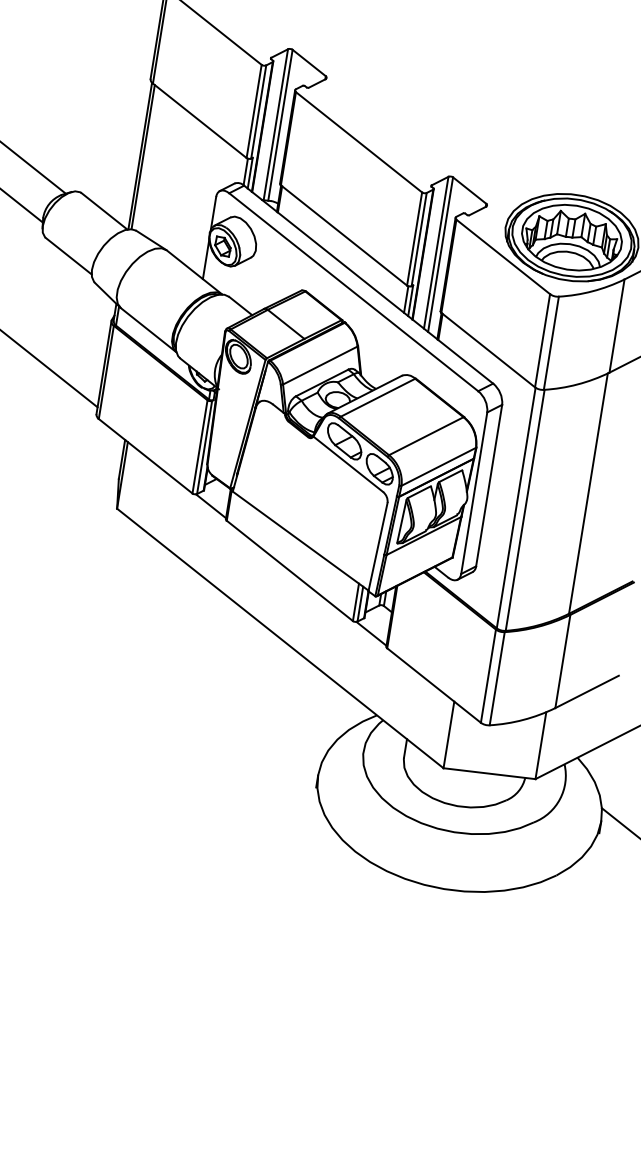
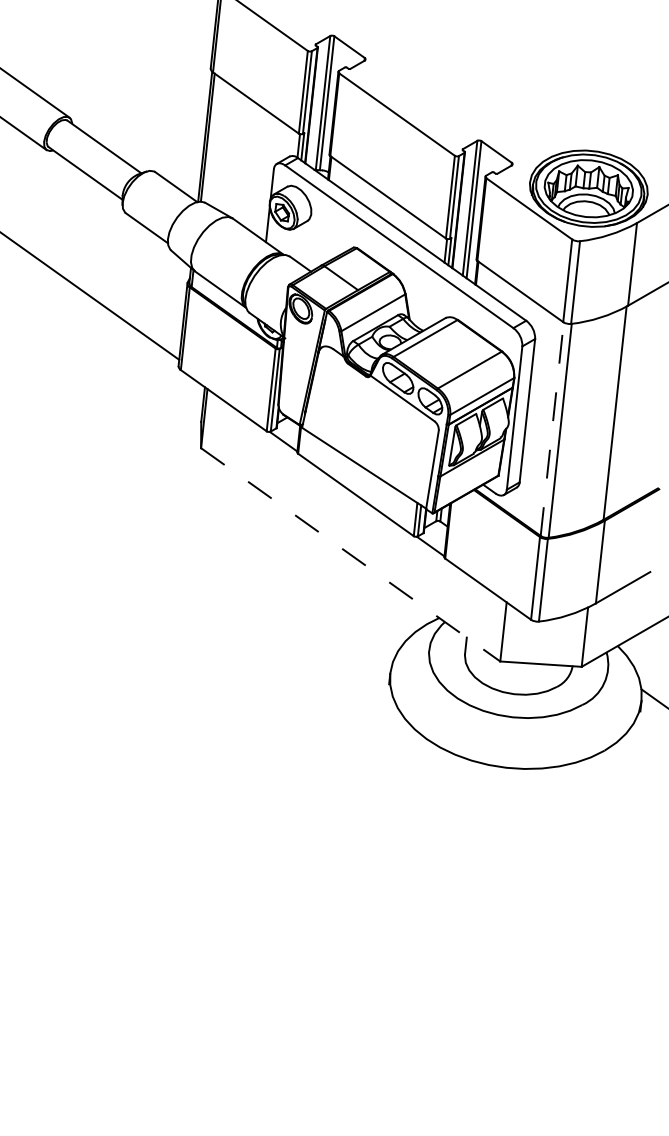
line: (516, 507) -> (552, 428), solid -> dashed
line: (280, 638) -> (350, 554), solid -> dashed

